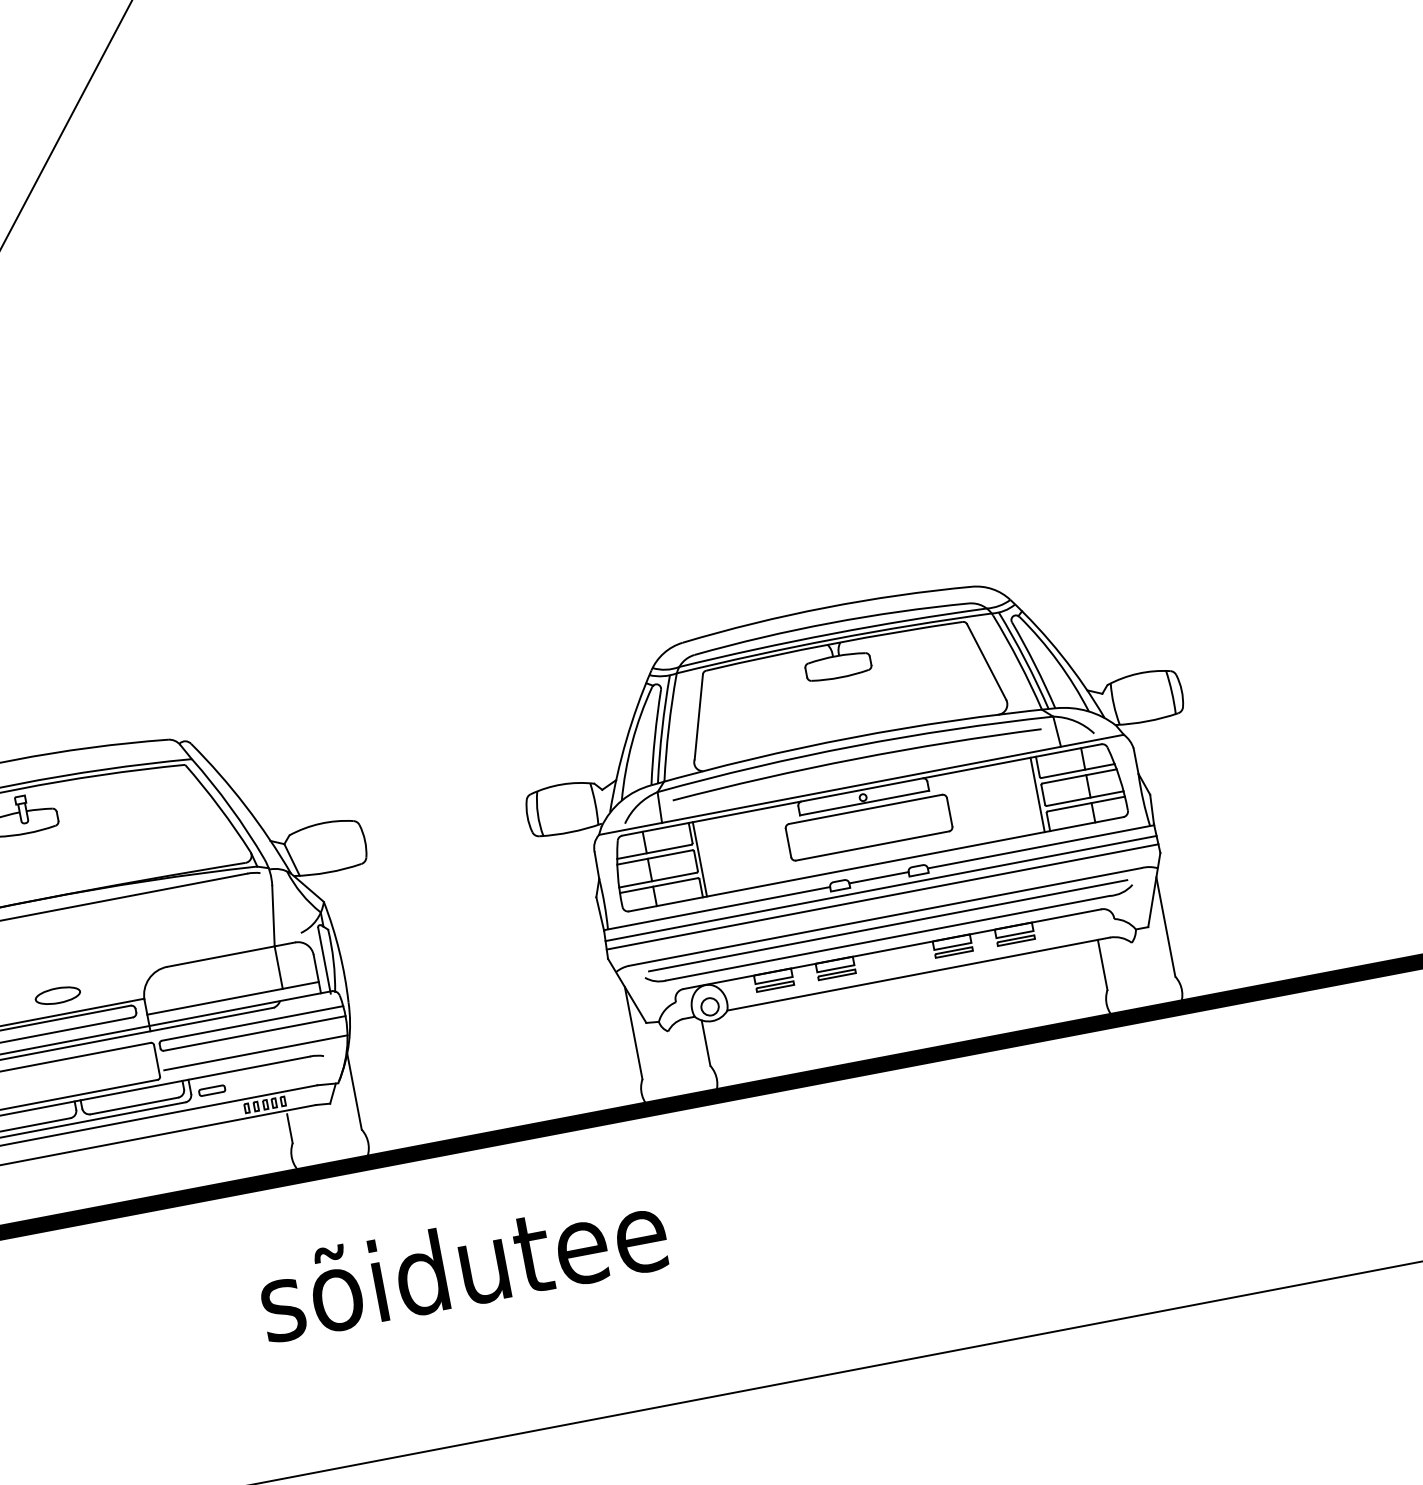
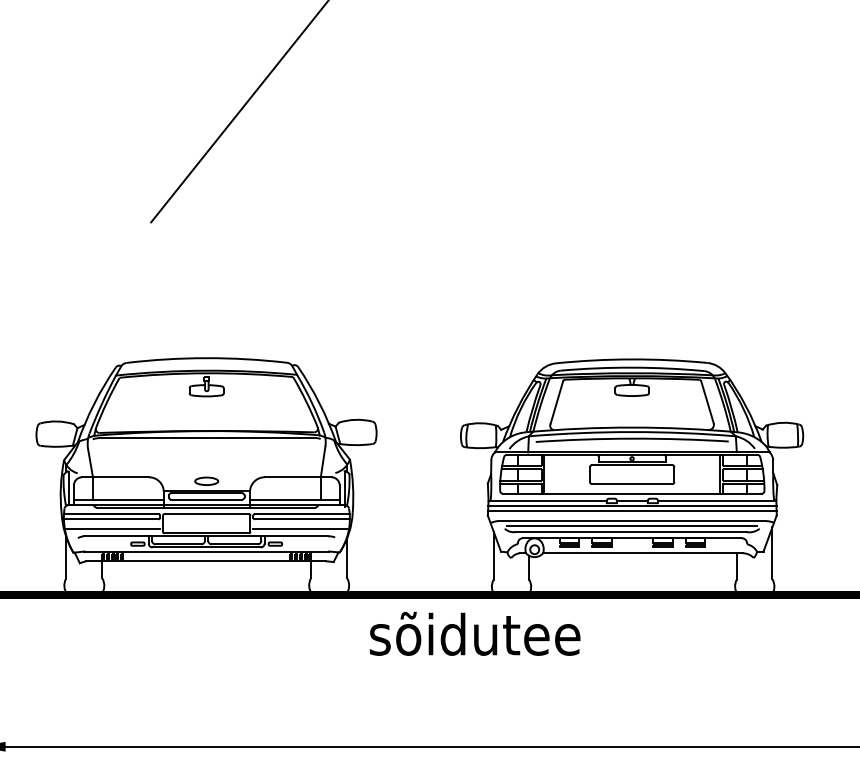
text: (463, 1263) -> (475, 633), moved

